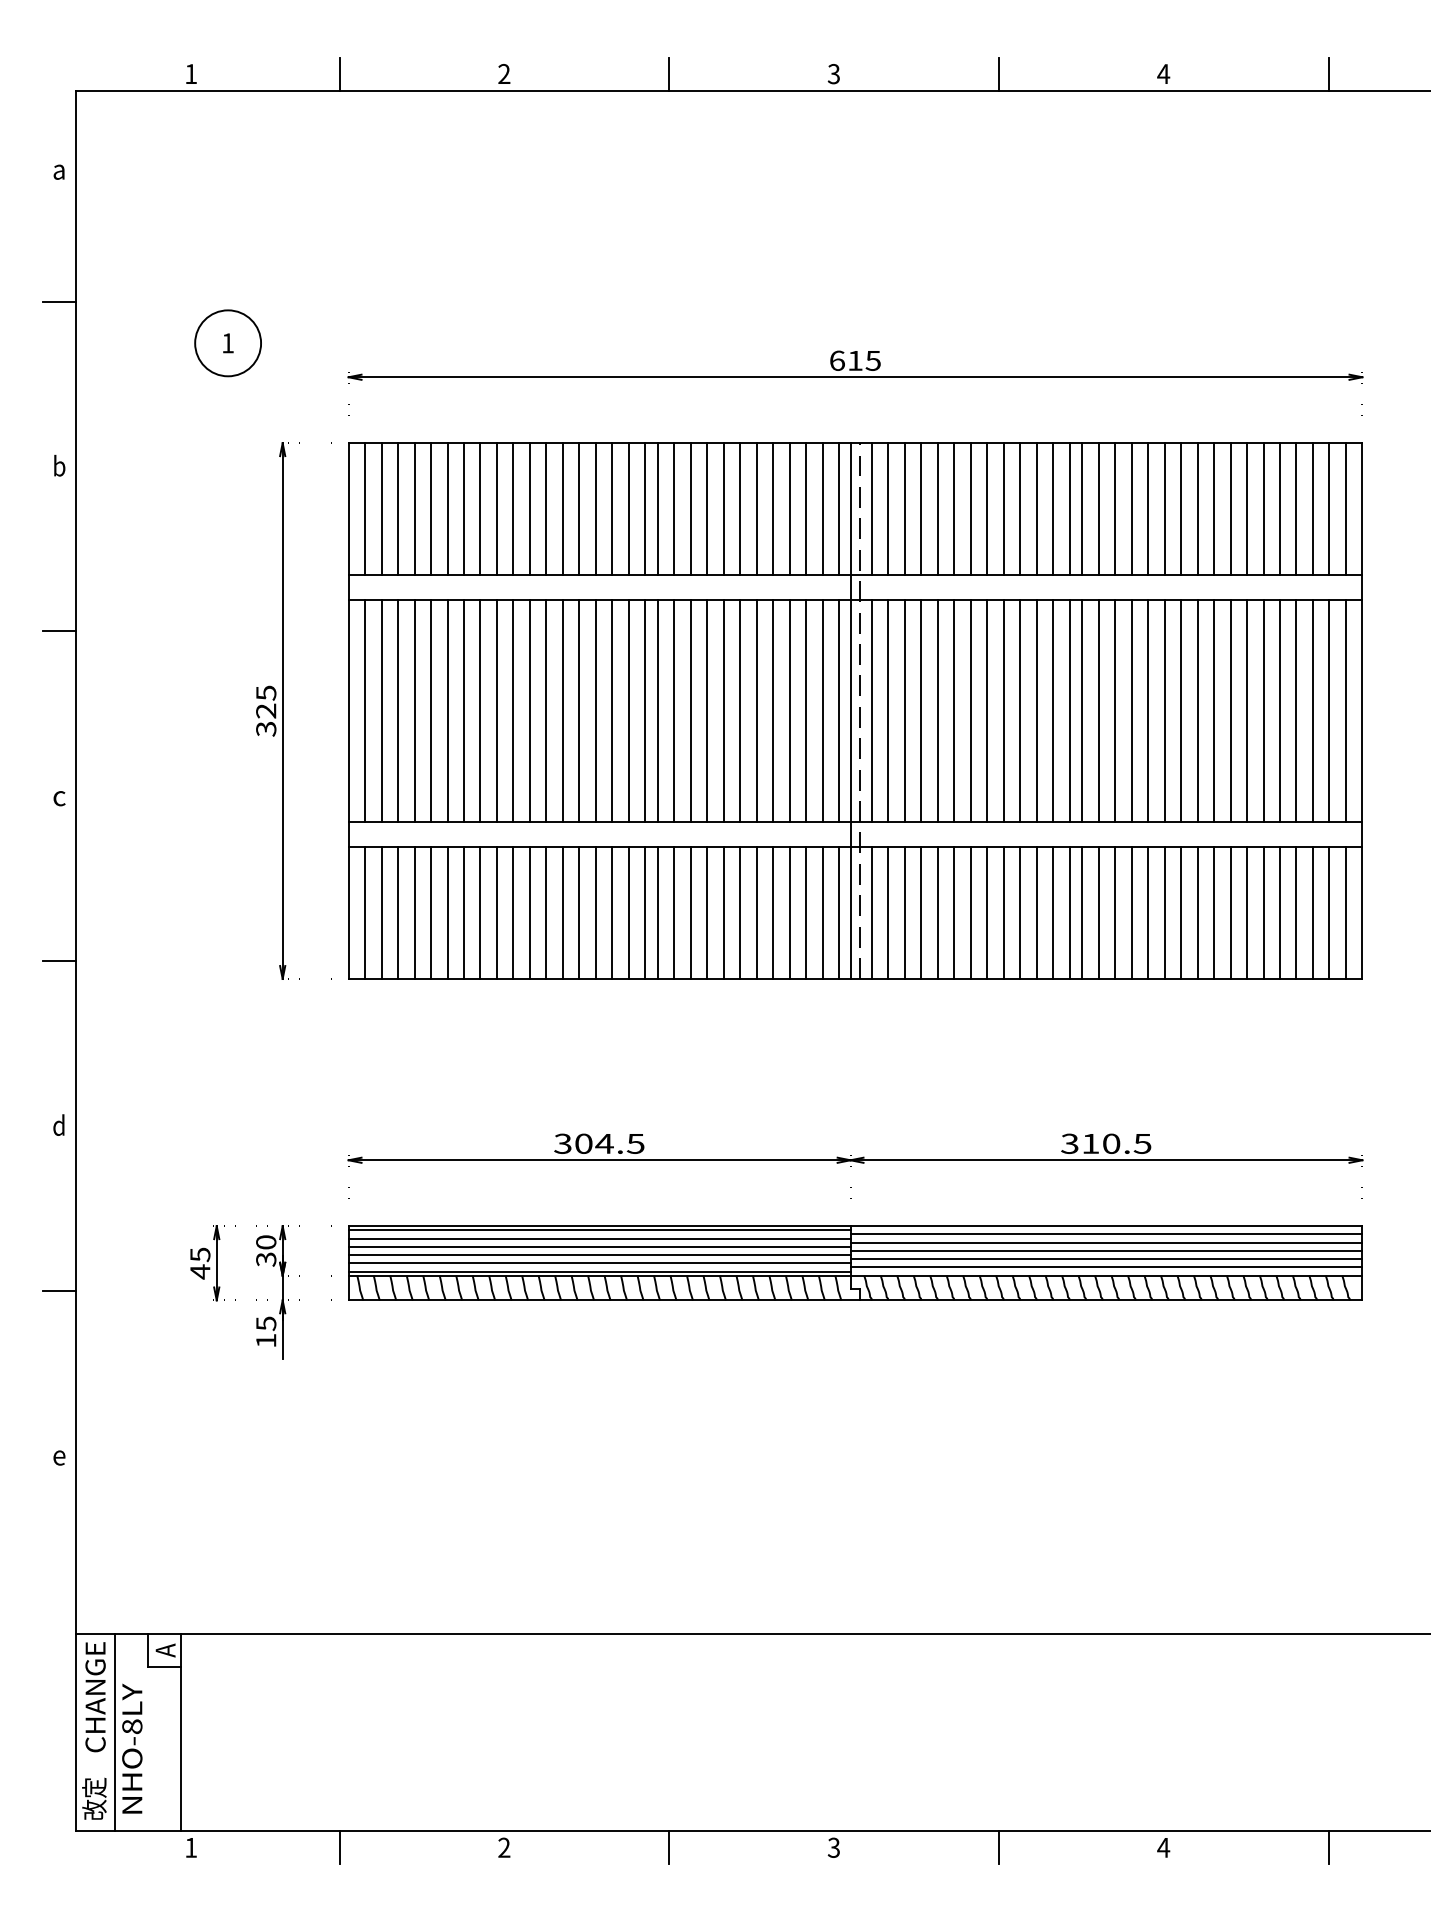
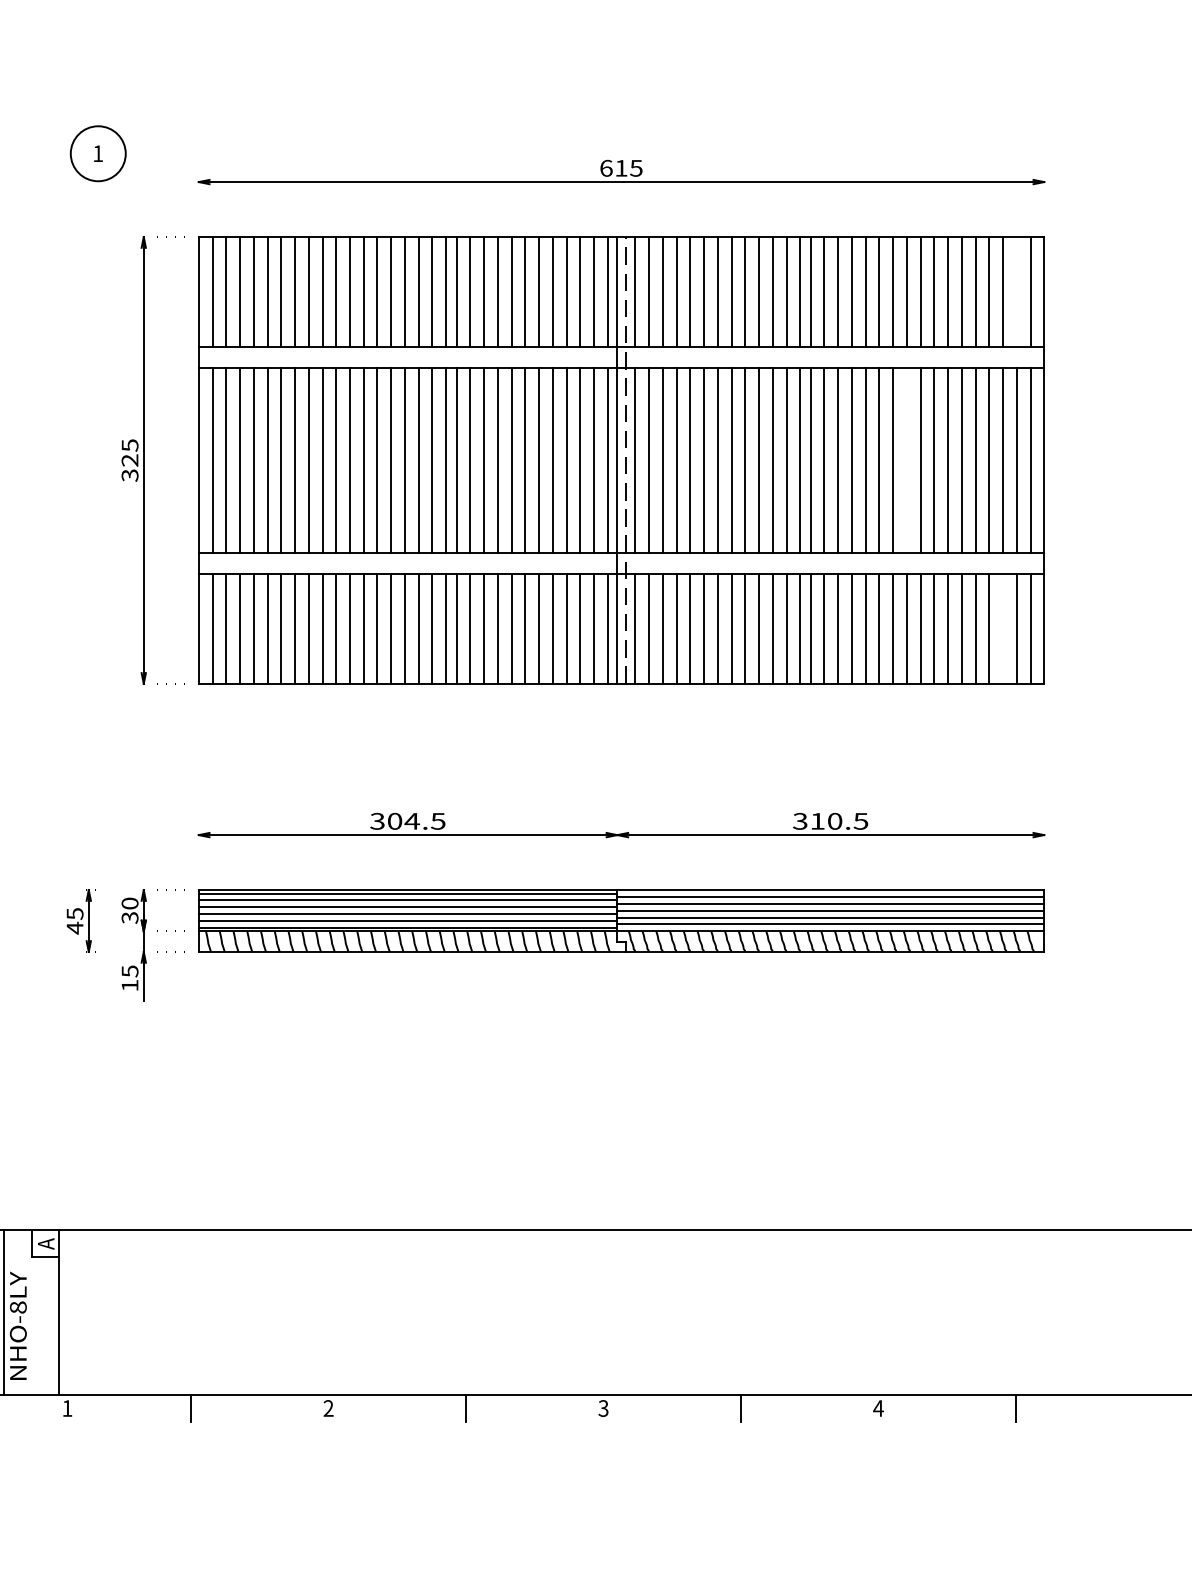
line: (1329, 509) -> (1016, 292), removed
line: (1197, 710) -> (906, 459), removed
line: (1312, 912) -> (1002, 628), removed

